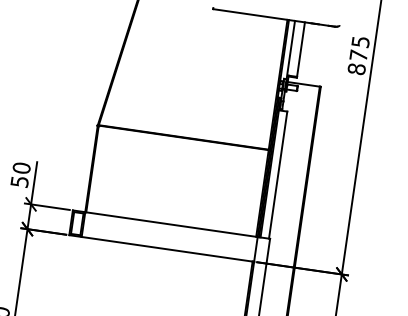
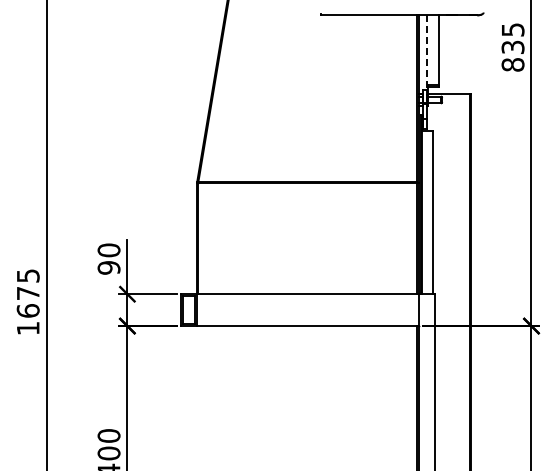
line: (290, 50) -> (426, 53), solid -> dashed
text: (358, 54) -> (512, 46), 875 -> 835
text: (19, 181) -> (108, 267), 50 -> 90

